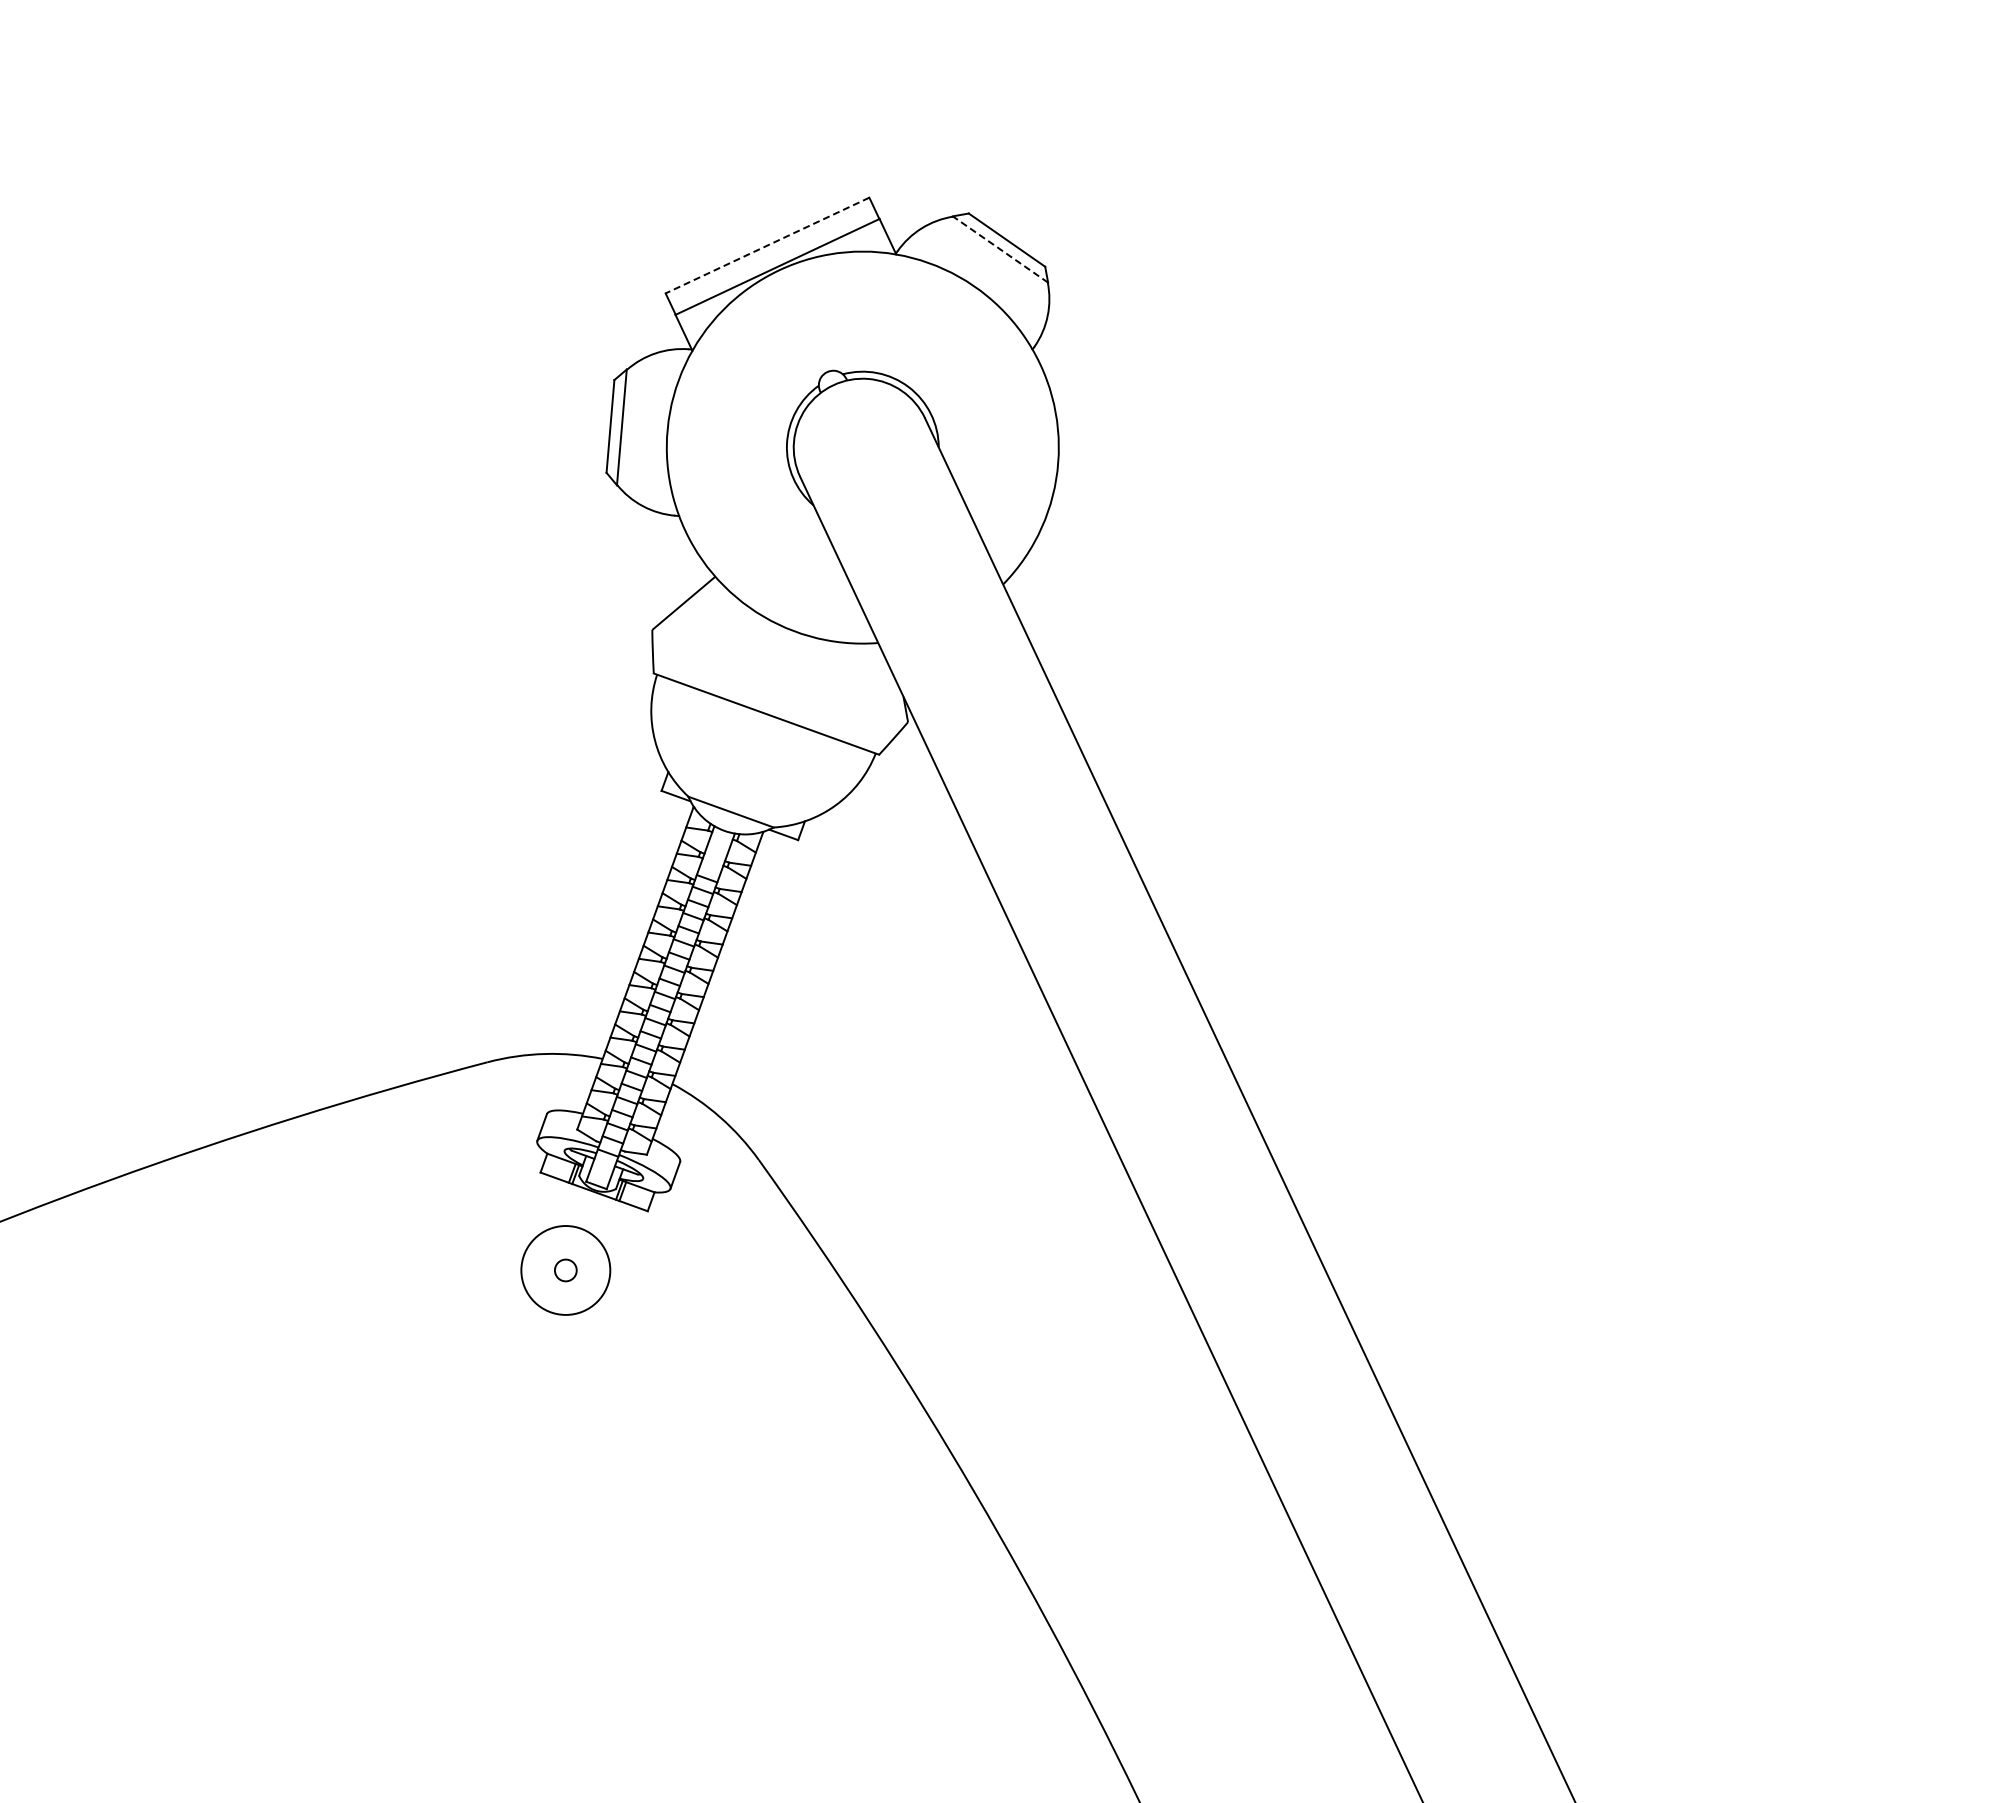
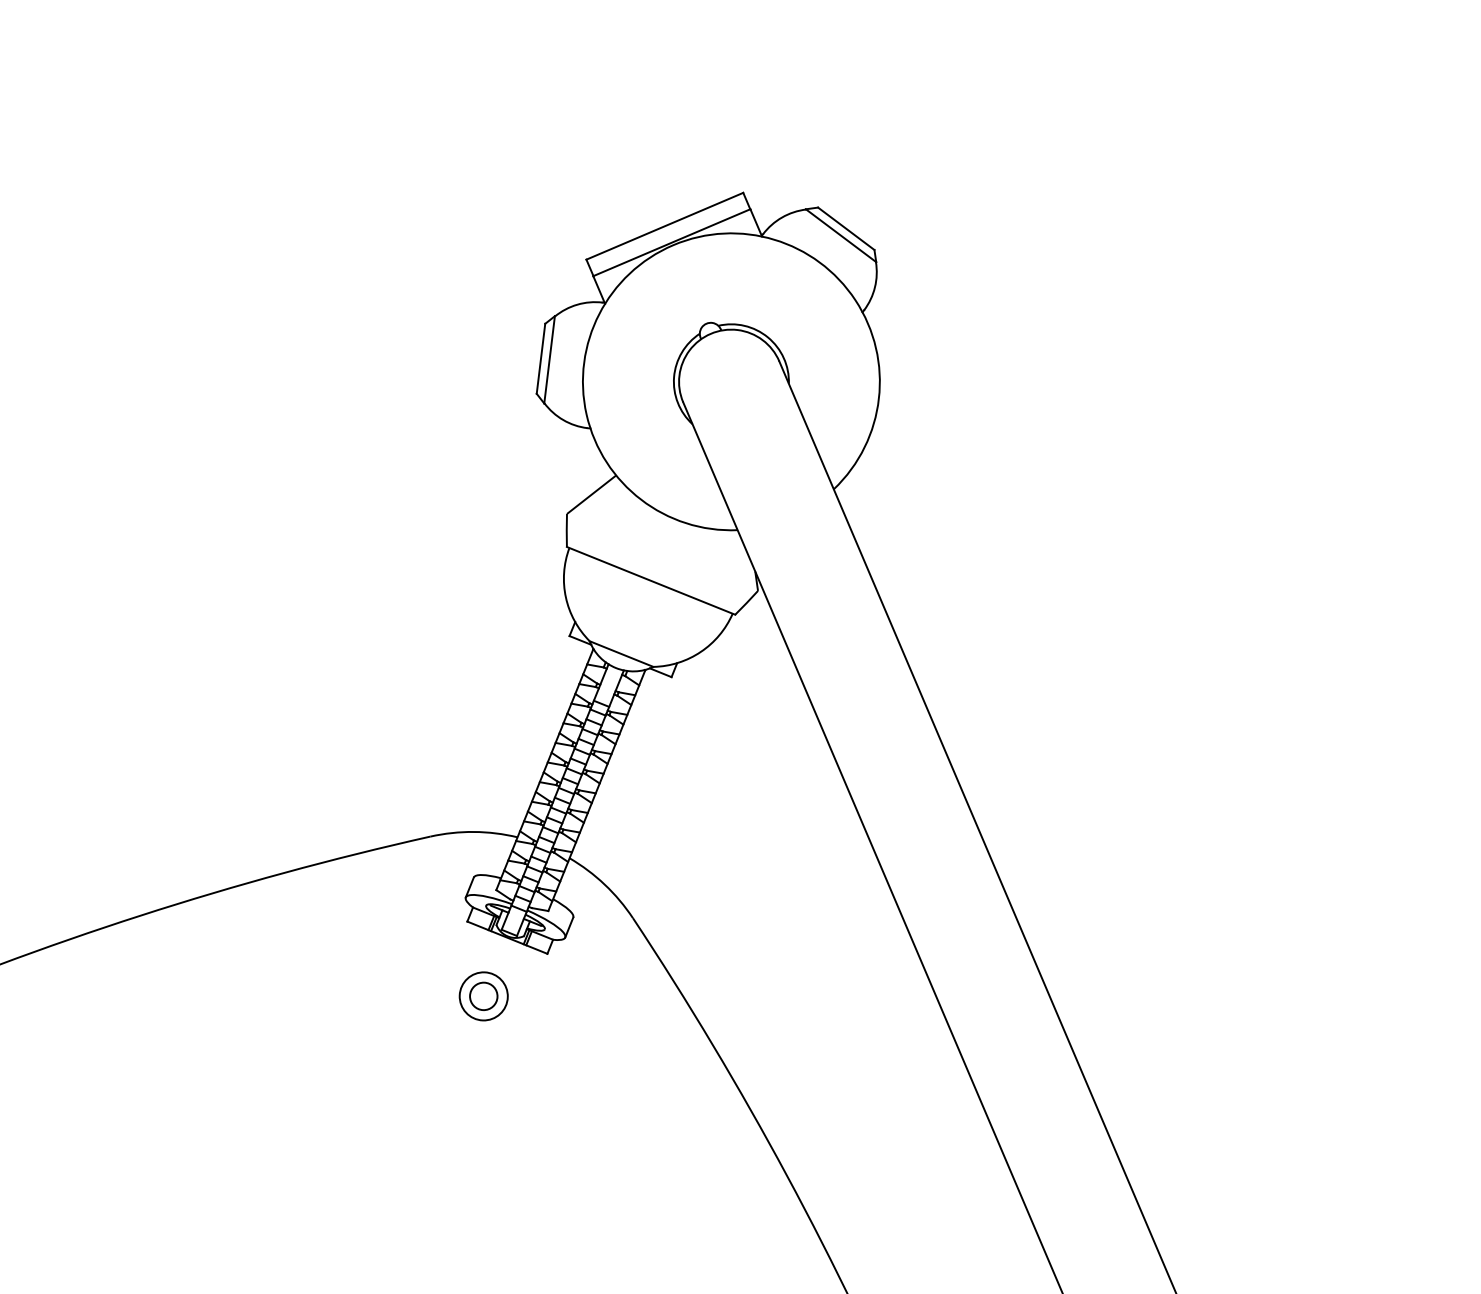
line: (767, 245) -> (664, 226), dashed -> solid
line: (1000, 249) -> (841, 235), dashed -> solid
circle: (565, 1270) -> (483, 996), size x0.71
circle: (565, 1270) -> (483, 996), size x1.67

